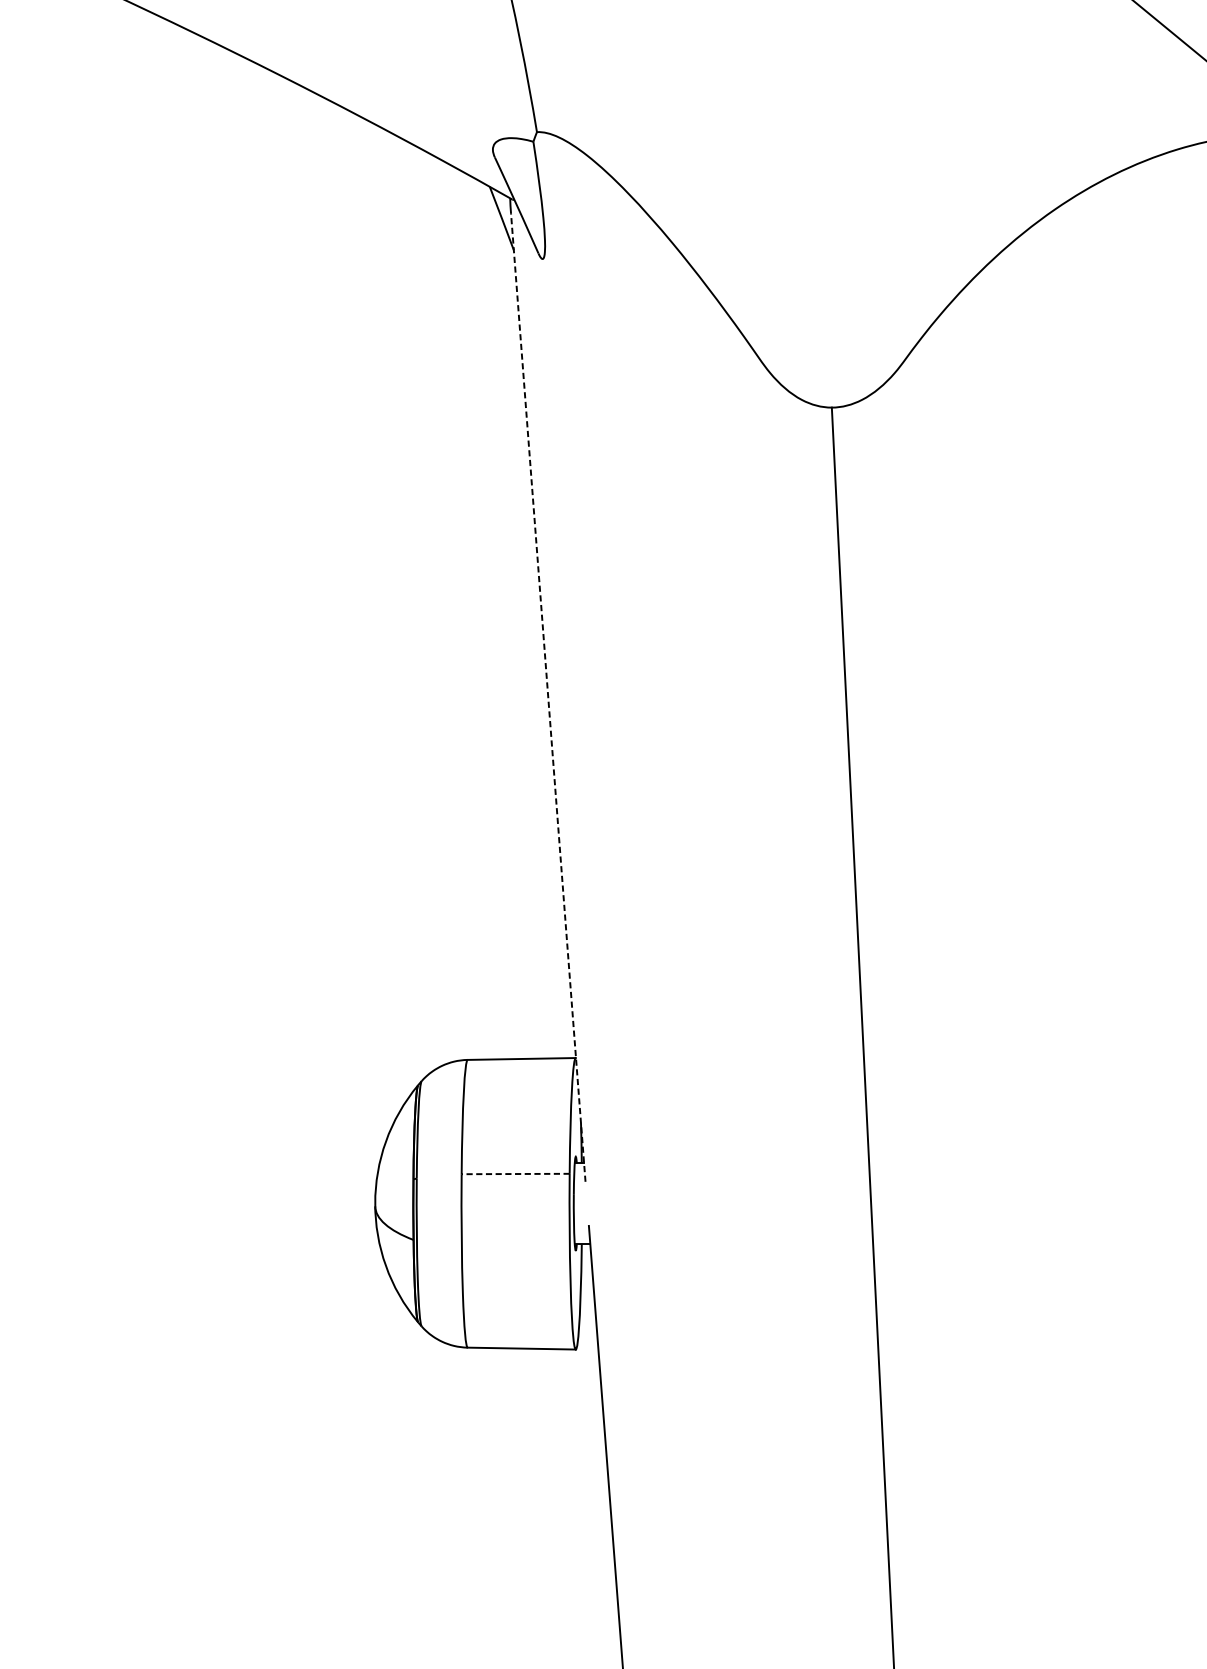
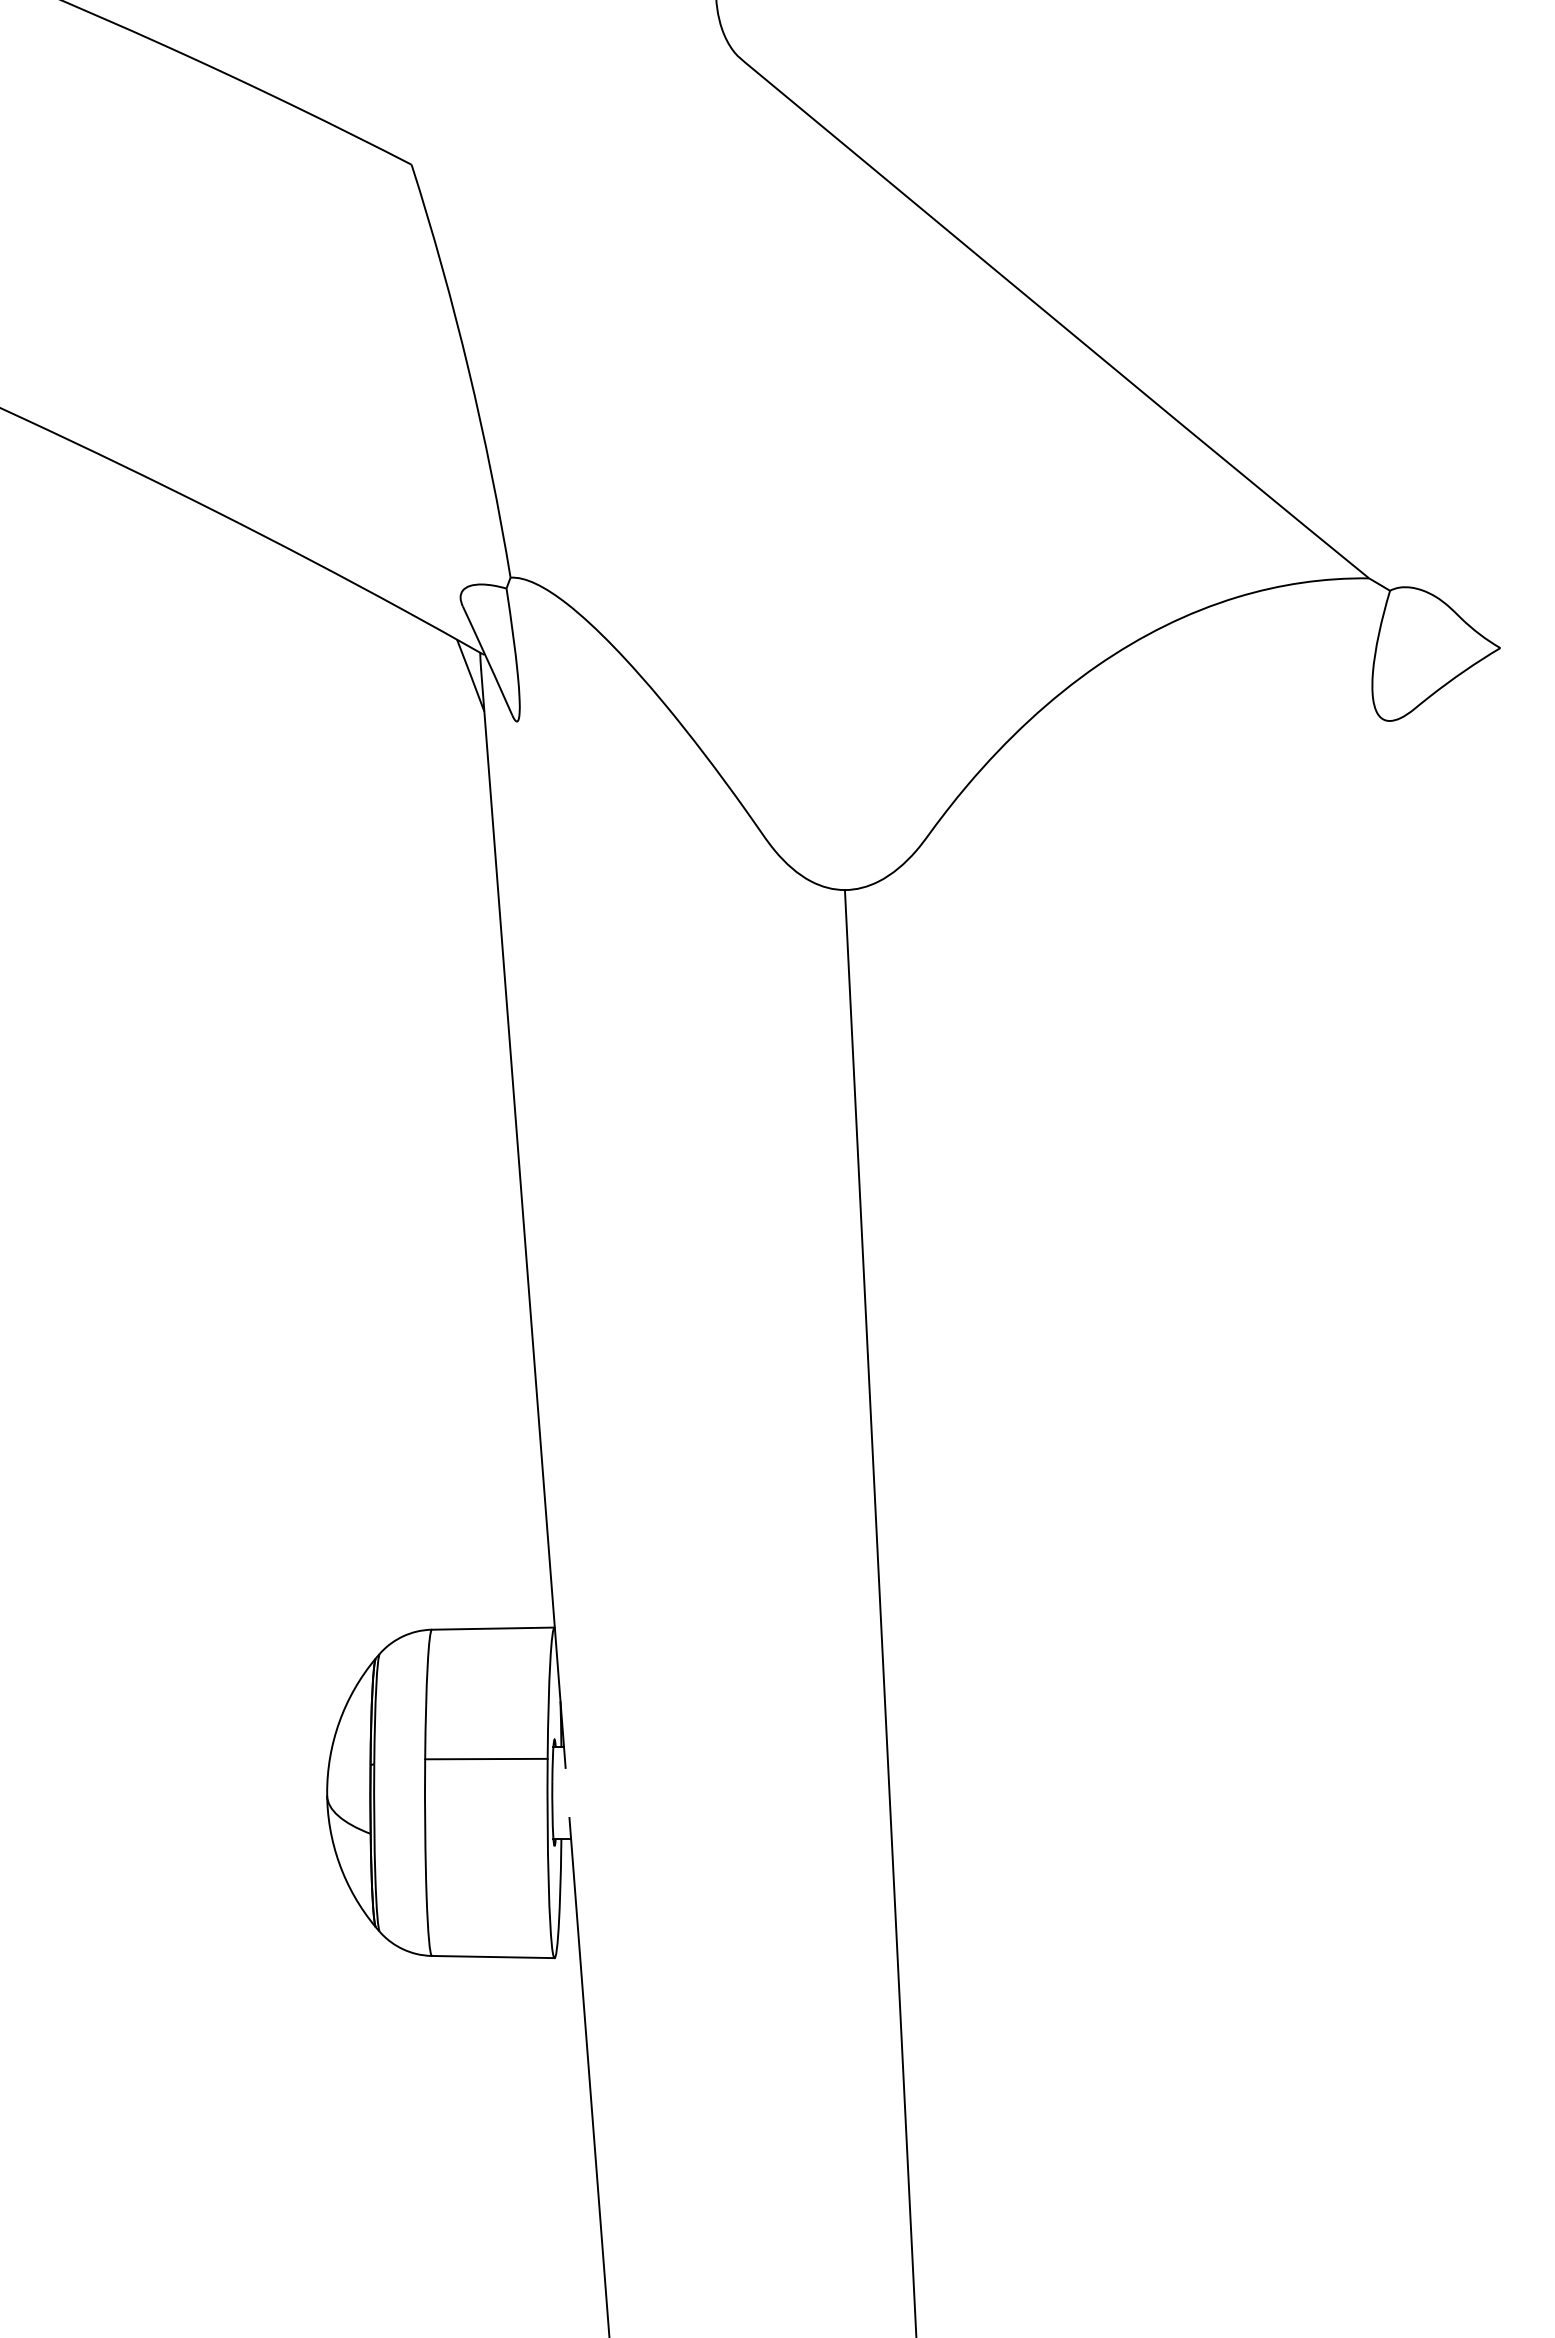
line: (548, 697) -> (523, 1218), dashed -> solid
line: (514, 1174) -> (485, 1759), dashed -> solid

